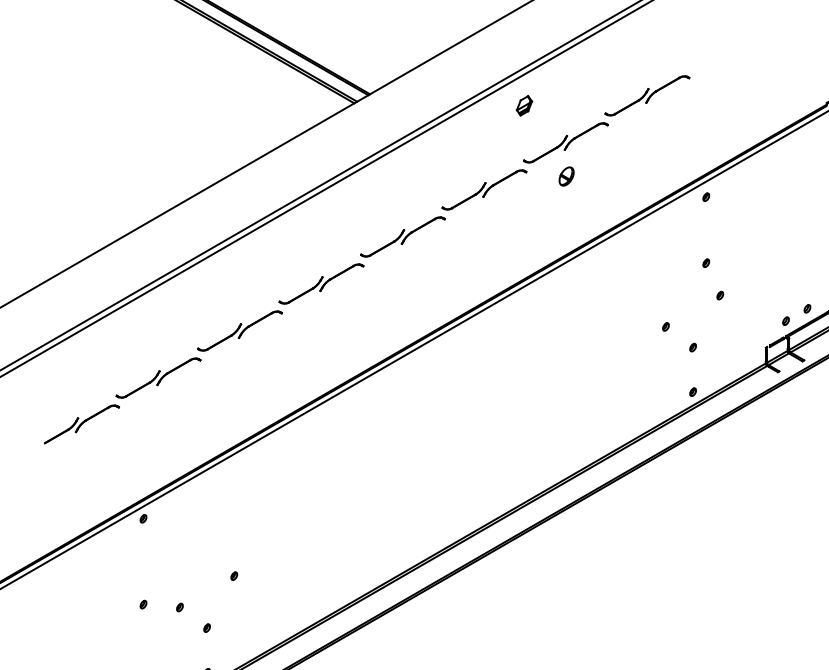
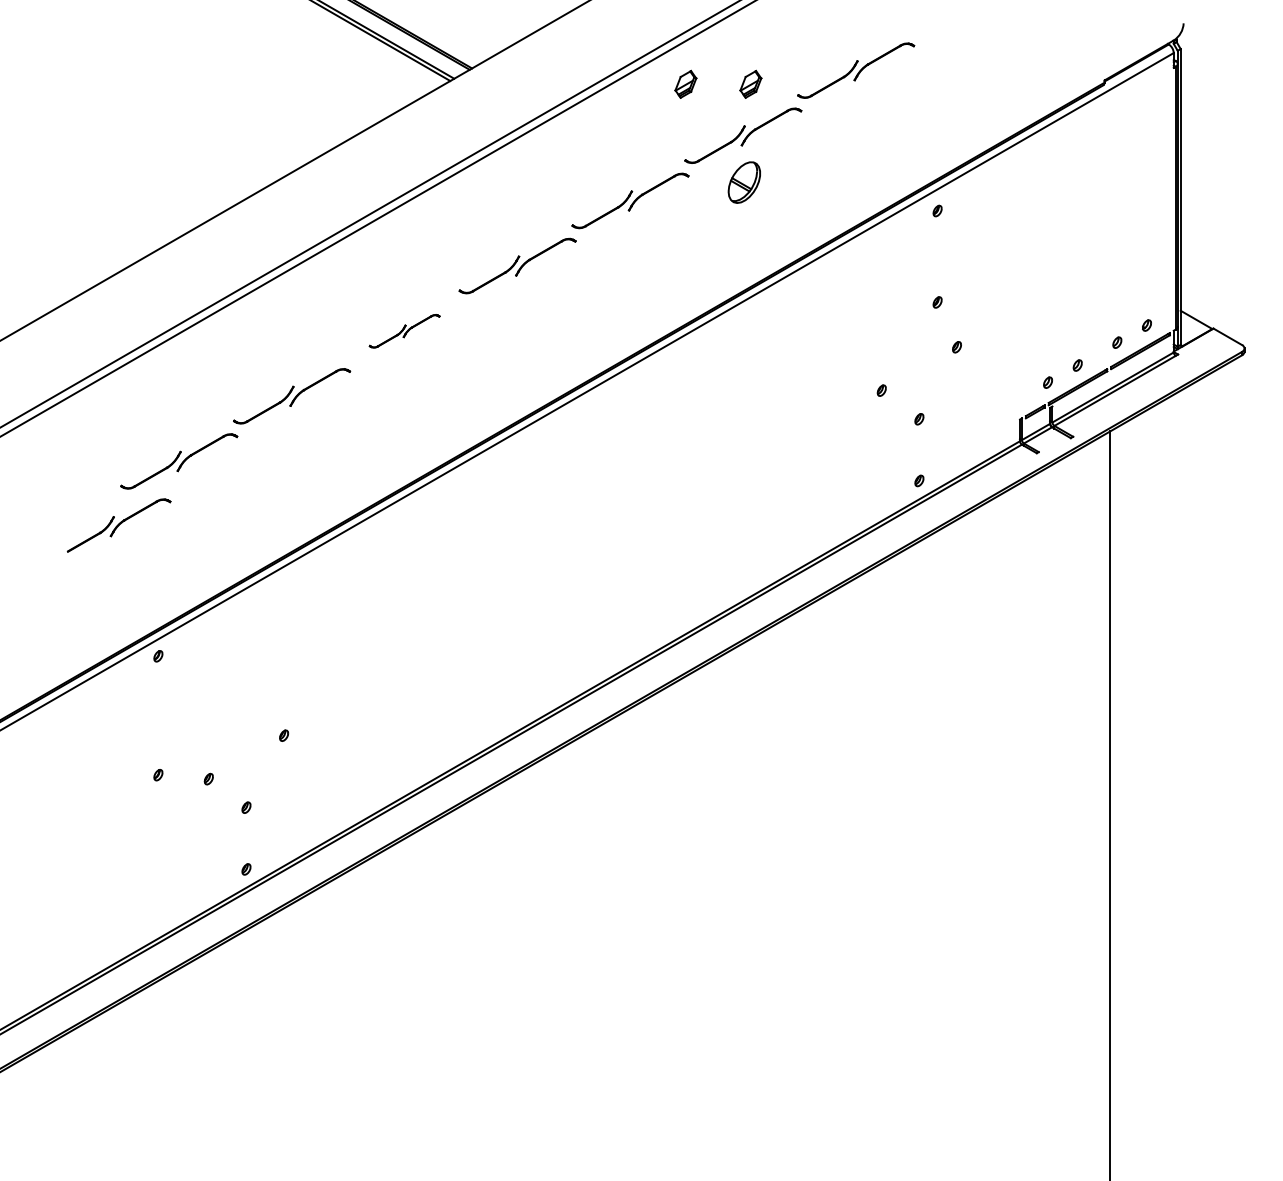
part: (571, 105) -> (750, 83), added
part: (566, 175) -> (743, 181), size x1.6
part: (321, 284) -> (404, 331), size x0.6
part: (81, 424) -> (118, 525), moved

